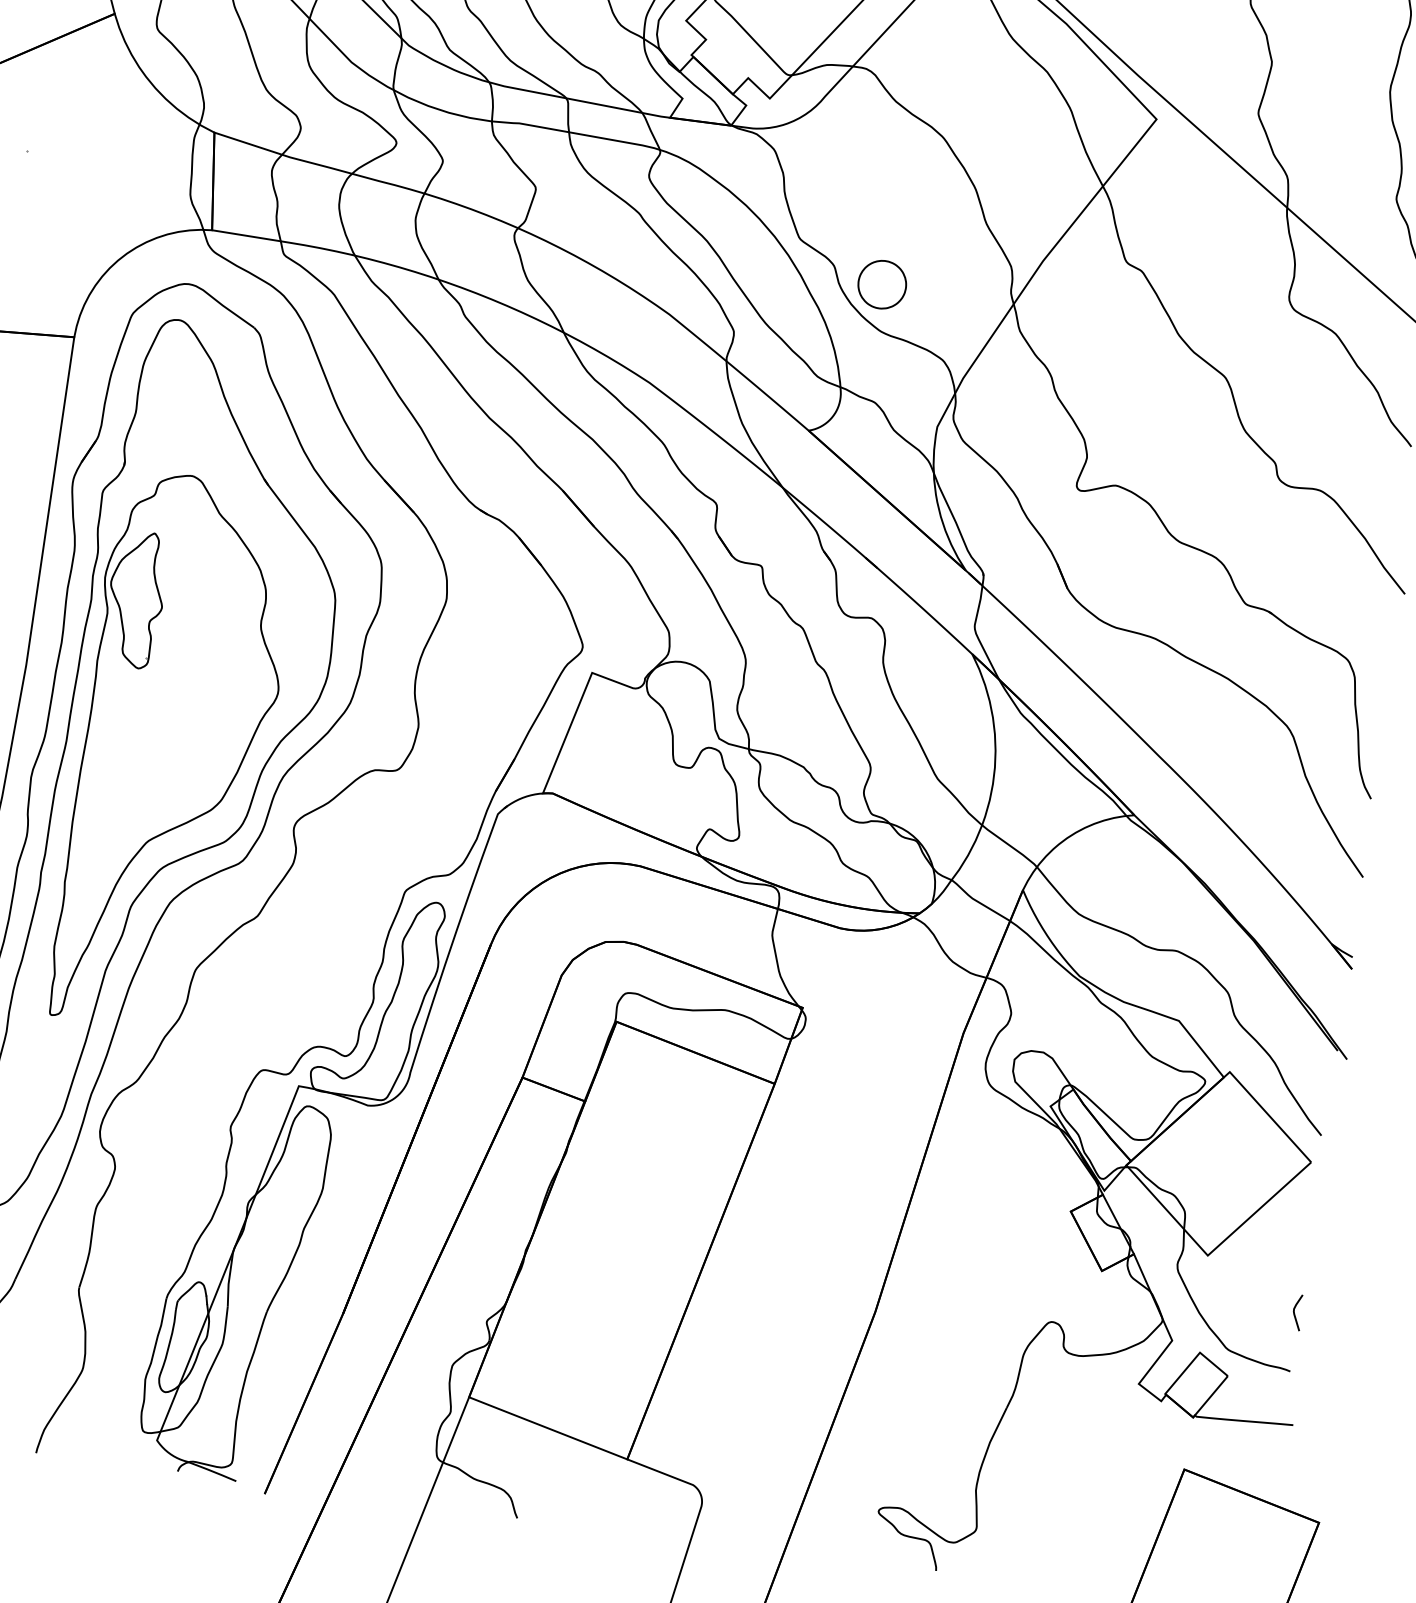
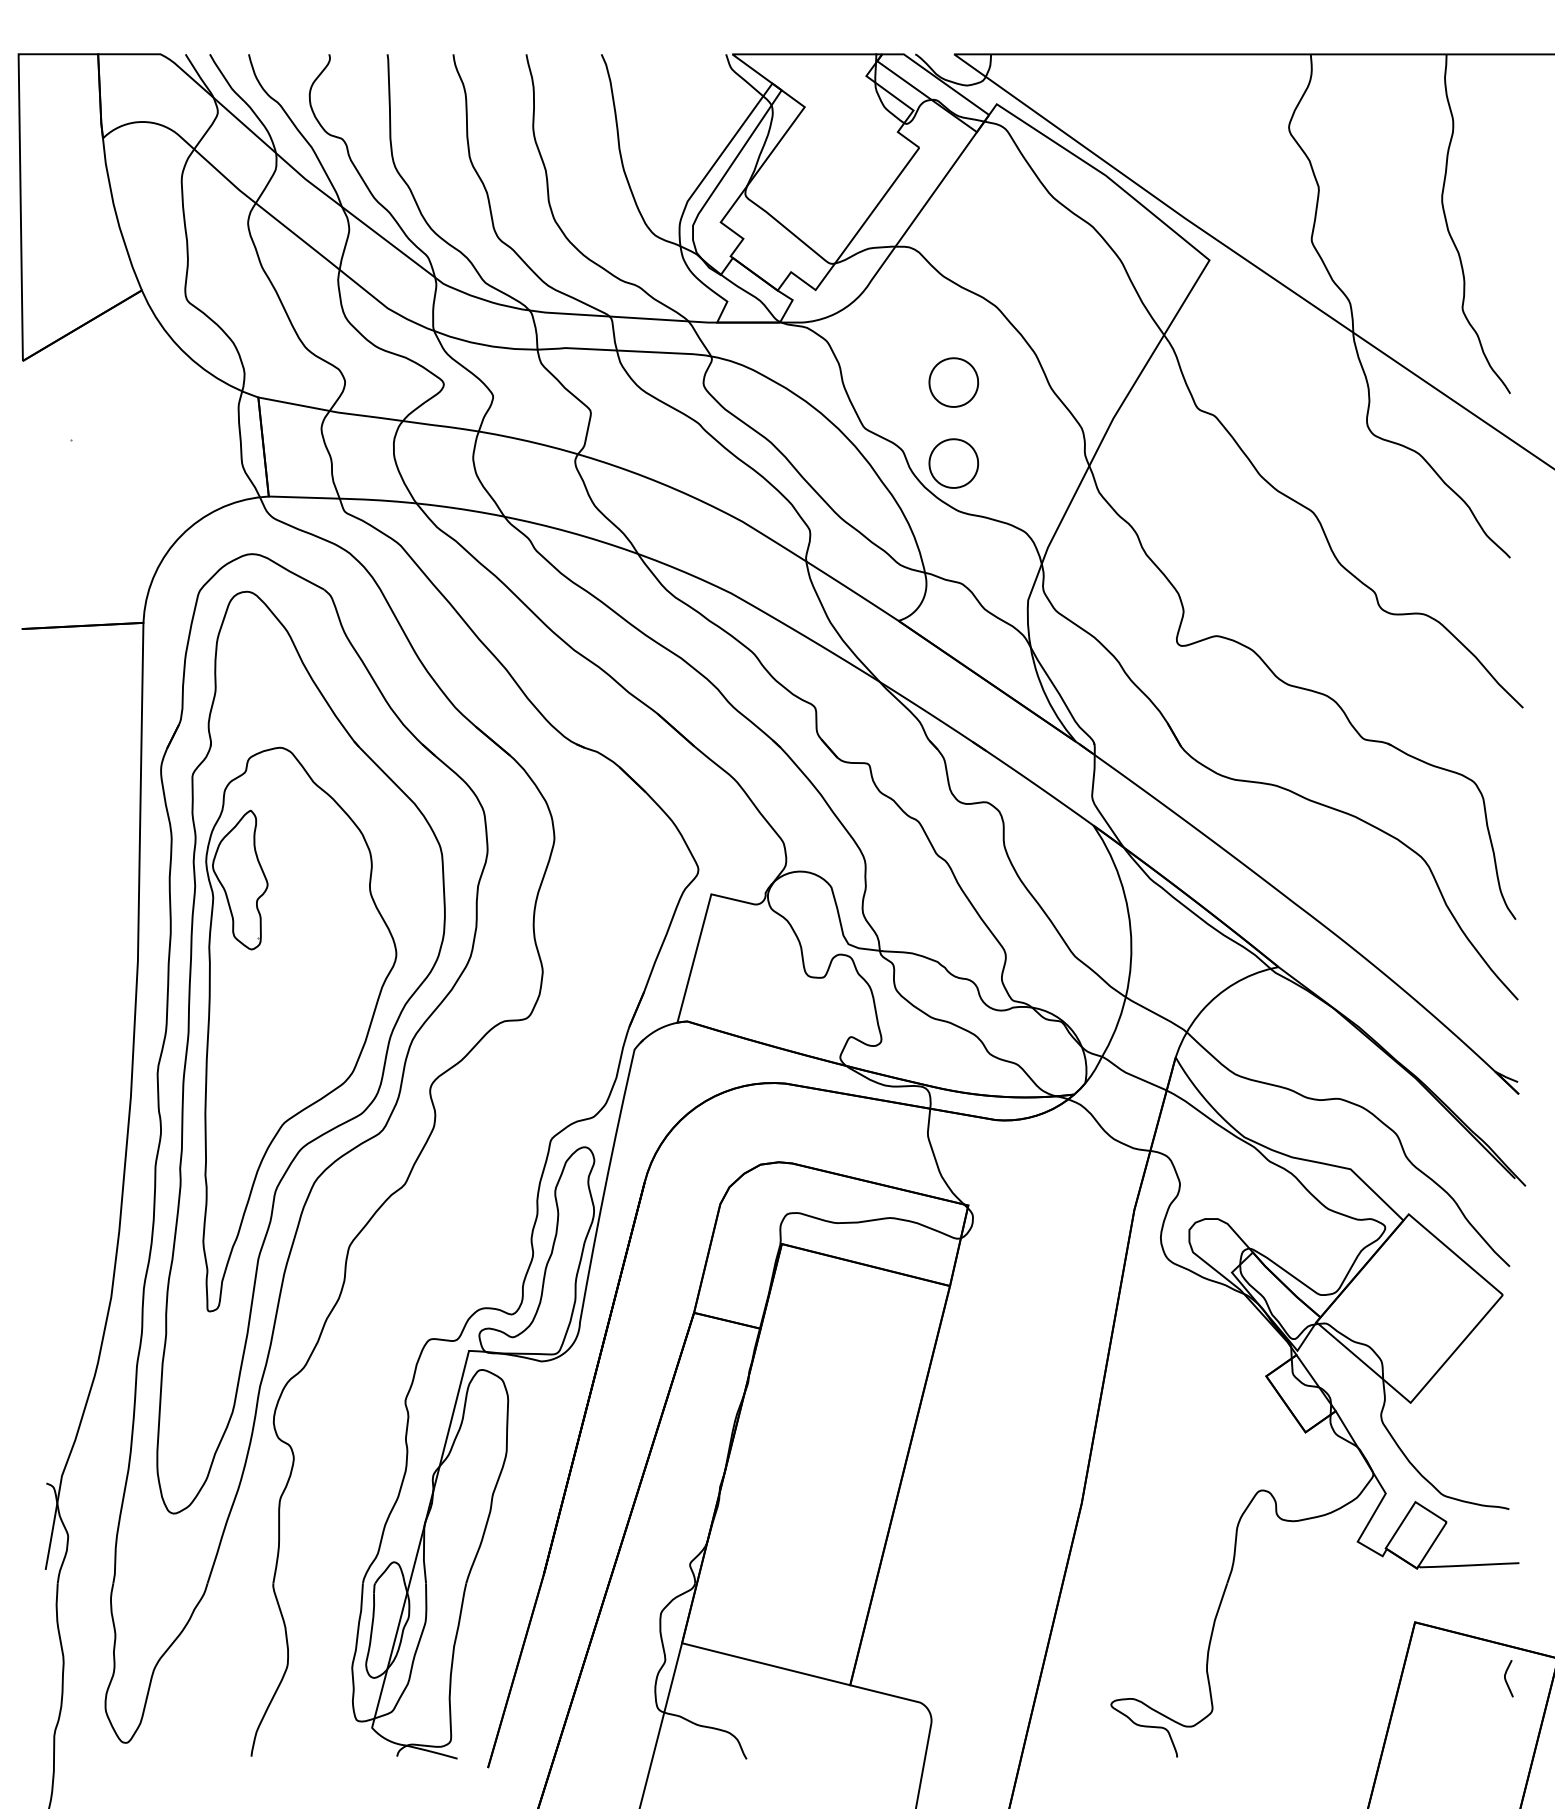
part: (892, 205) -> (953, 382), added
curve: (1295, 1313) -> (1506, 1679), moved

